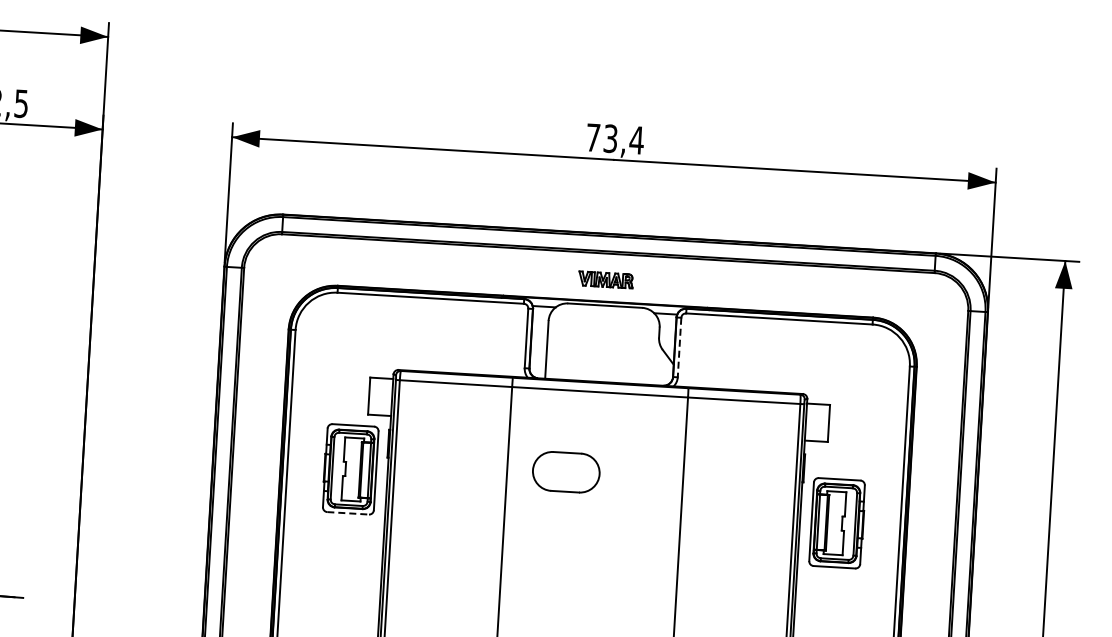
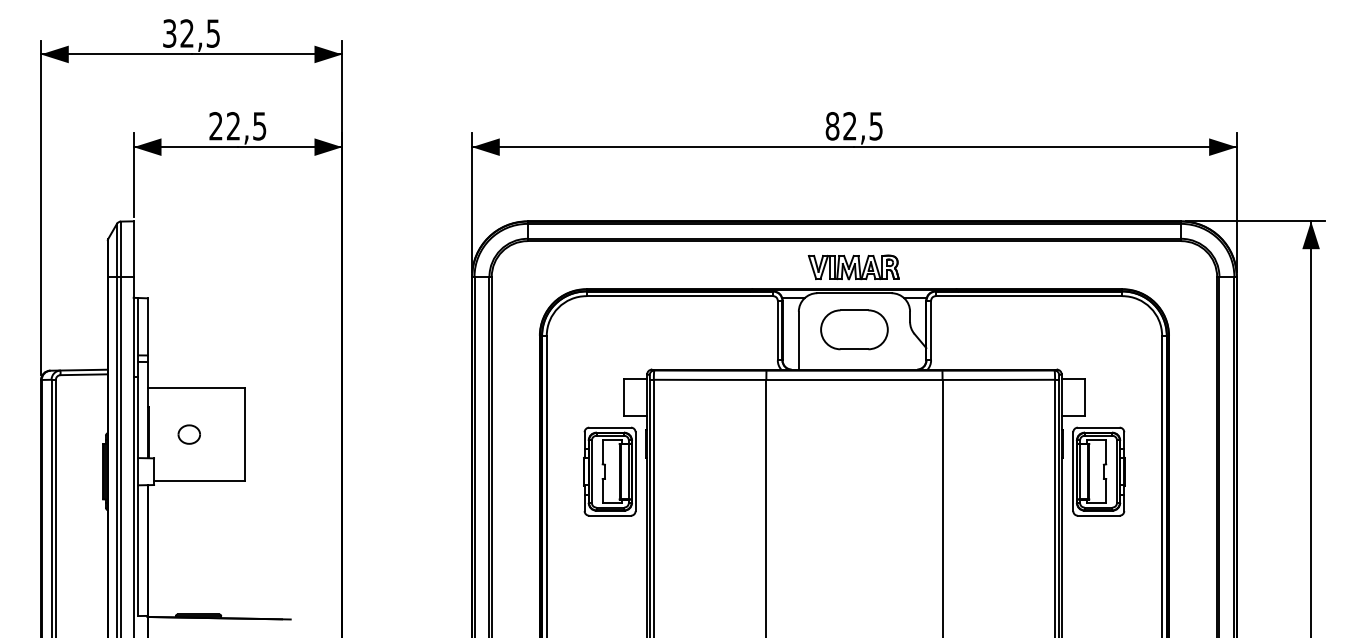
text: (615, 139) -> (854, 126), 73,4 -> 82,5
part: (605, 279) -> (853, 267), size x1.67
line: (679, 347) -> (931, 330), dashed -> solid
part: (566, 471) -> (854, 329), moved
line: (348, 513) -> (610, 515), dashed -> solid
part: (836, 523) -> (1098, 471), moved

